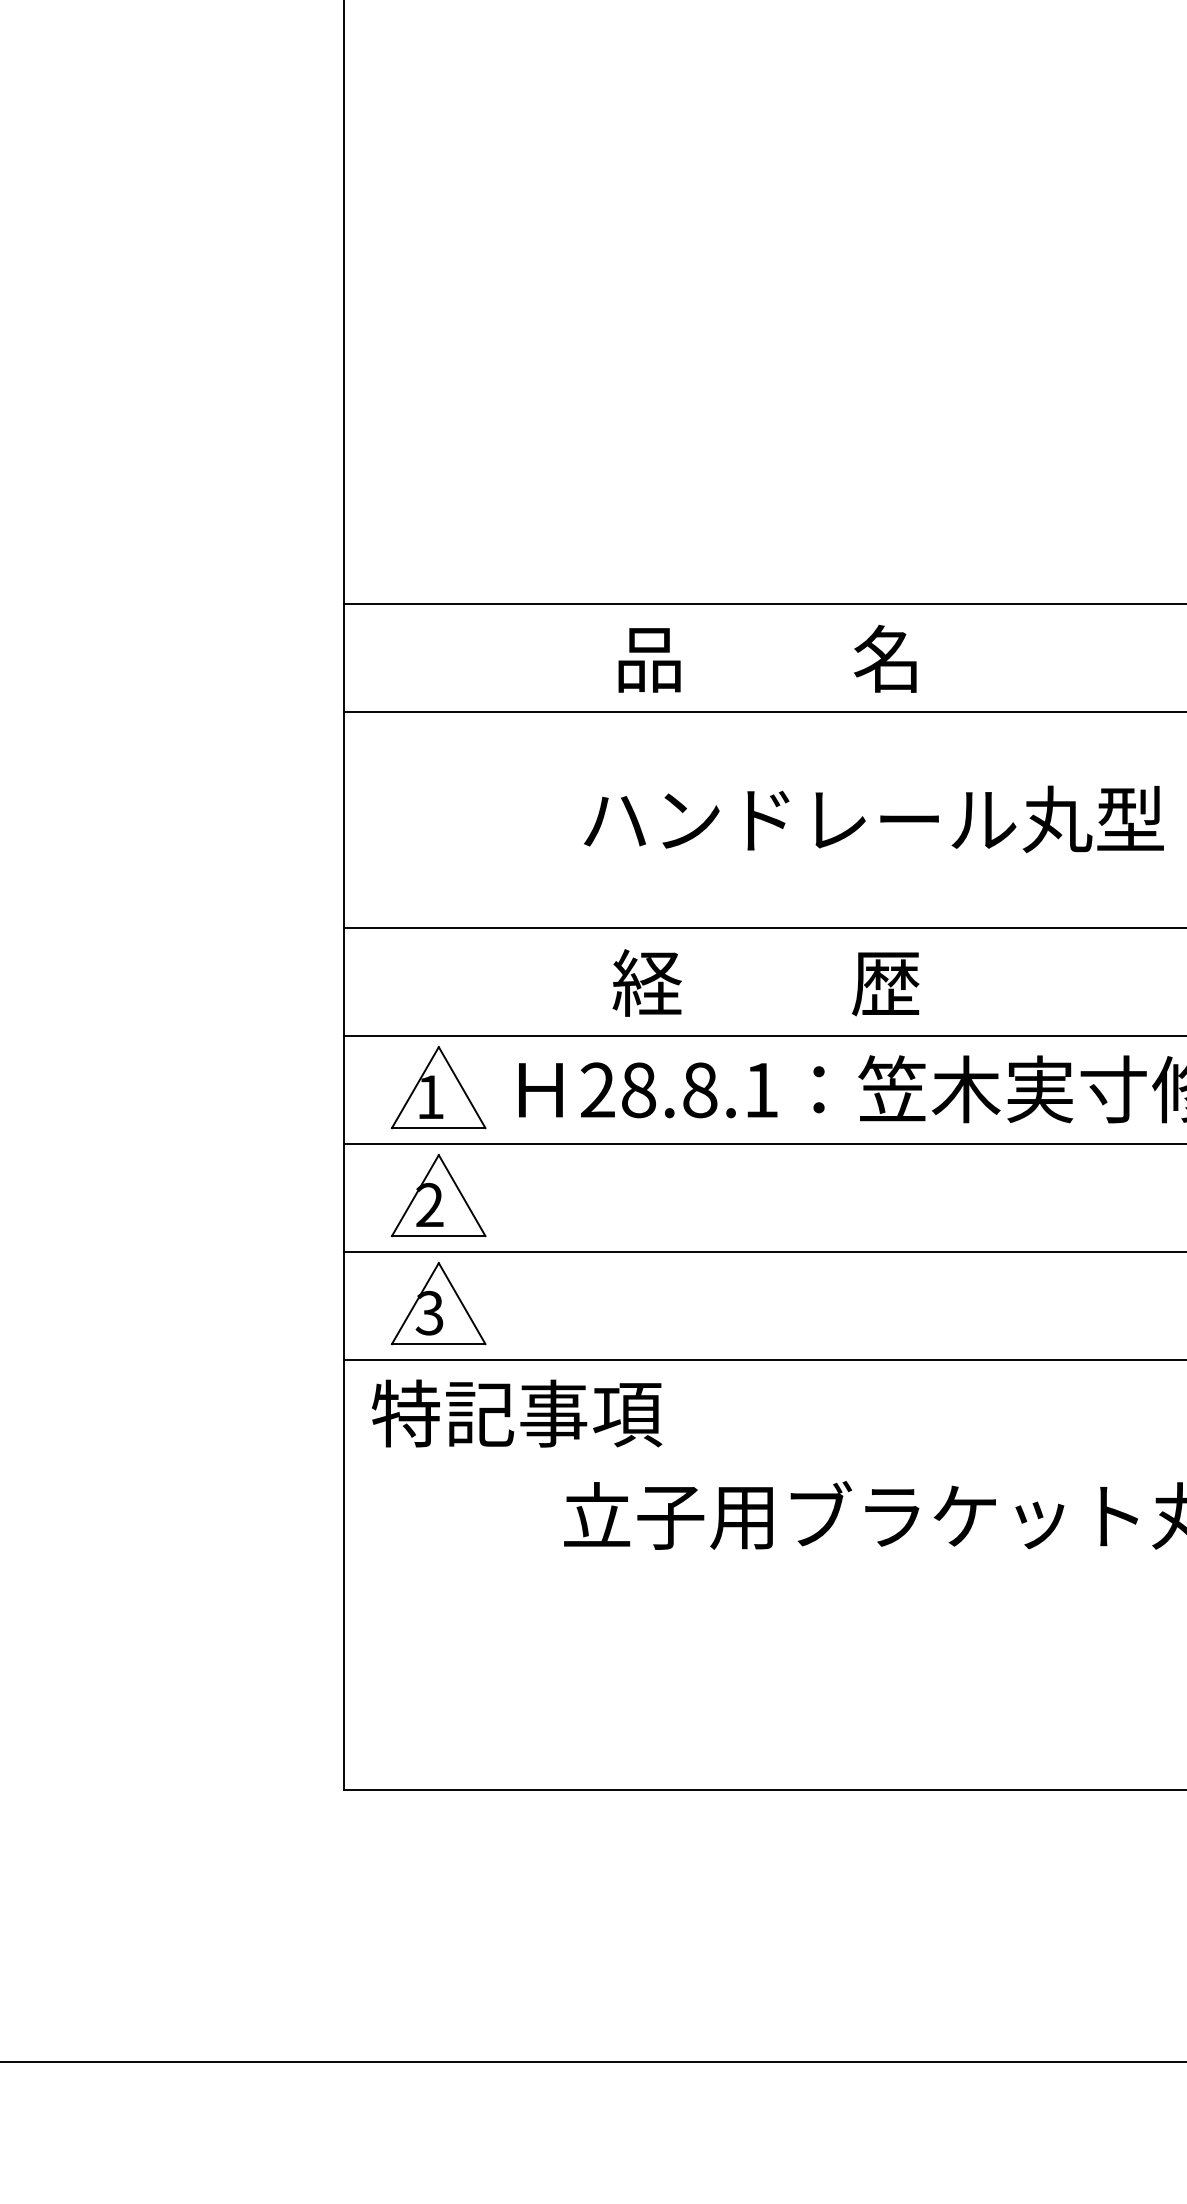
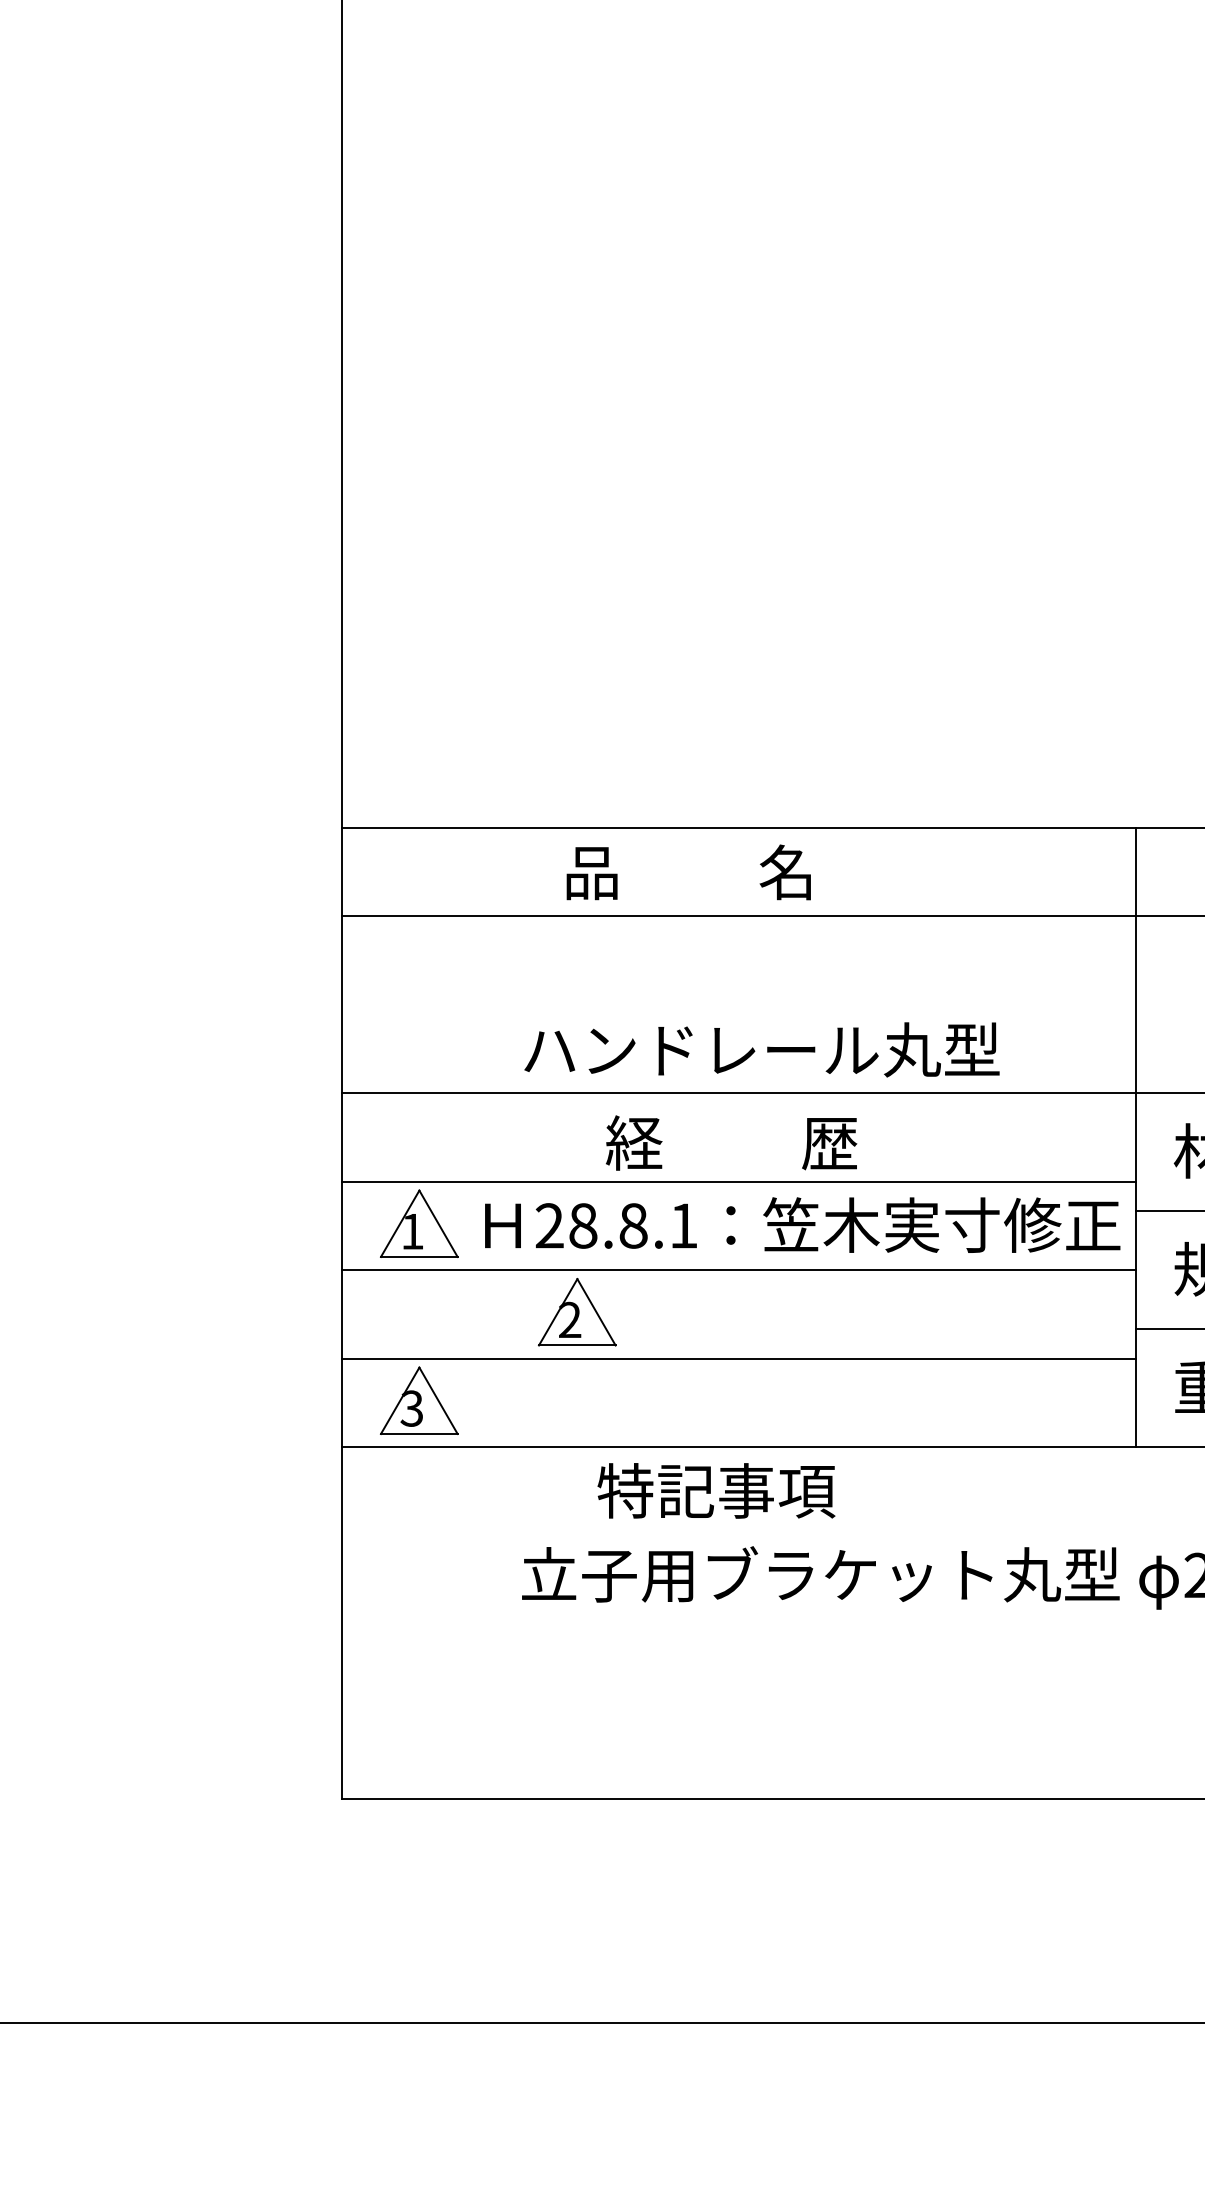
text: (873, 818) -> (761, 1049), moved
text: (765, 982) -> (731, 1142), moved
part: (438, 1195) -> (577, 1312), moved
text: (517, 1413) -> (716, 1490), moved

